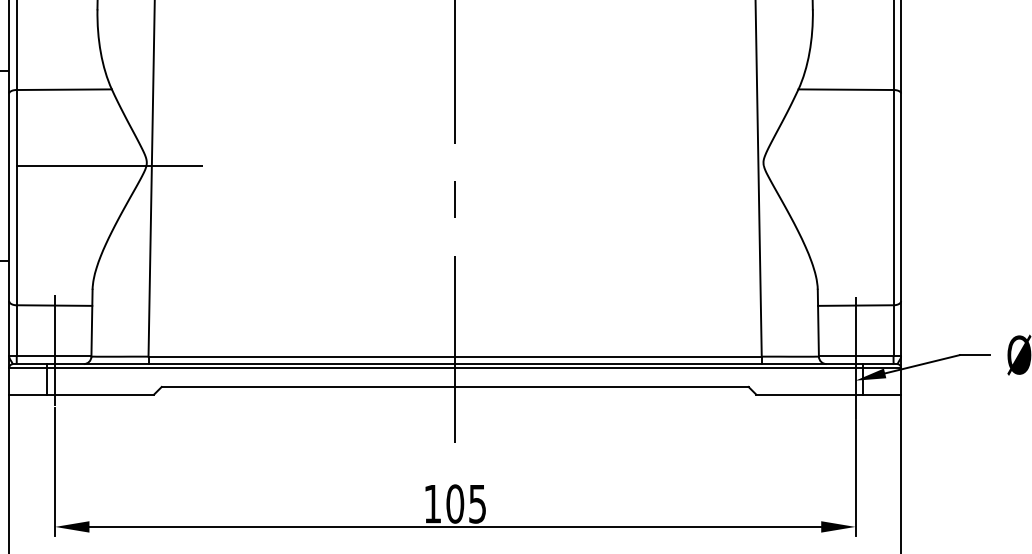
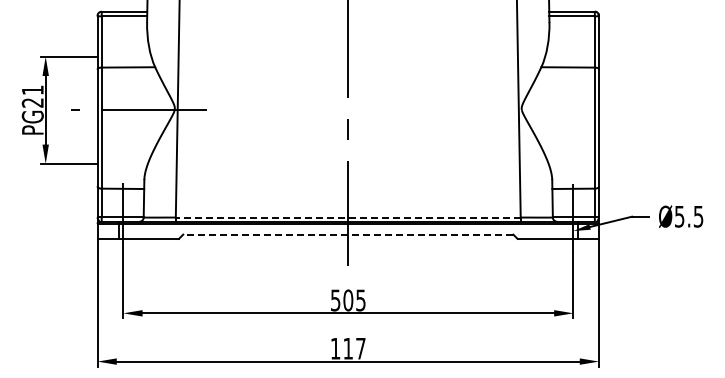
line: (453, 356) -> (347, 217), solid -> dashed
line: (453, 386) -> (347, 234), solid -> dashed
text: (432, 504) -> (335, 300), 105 -> 505

